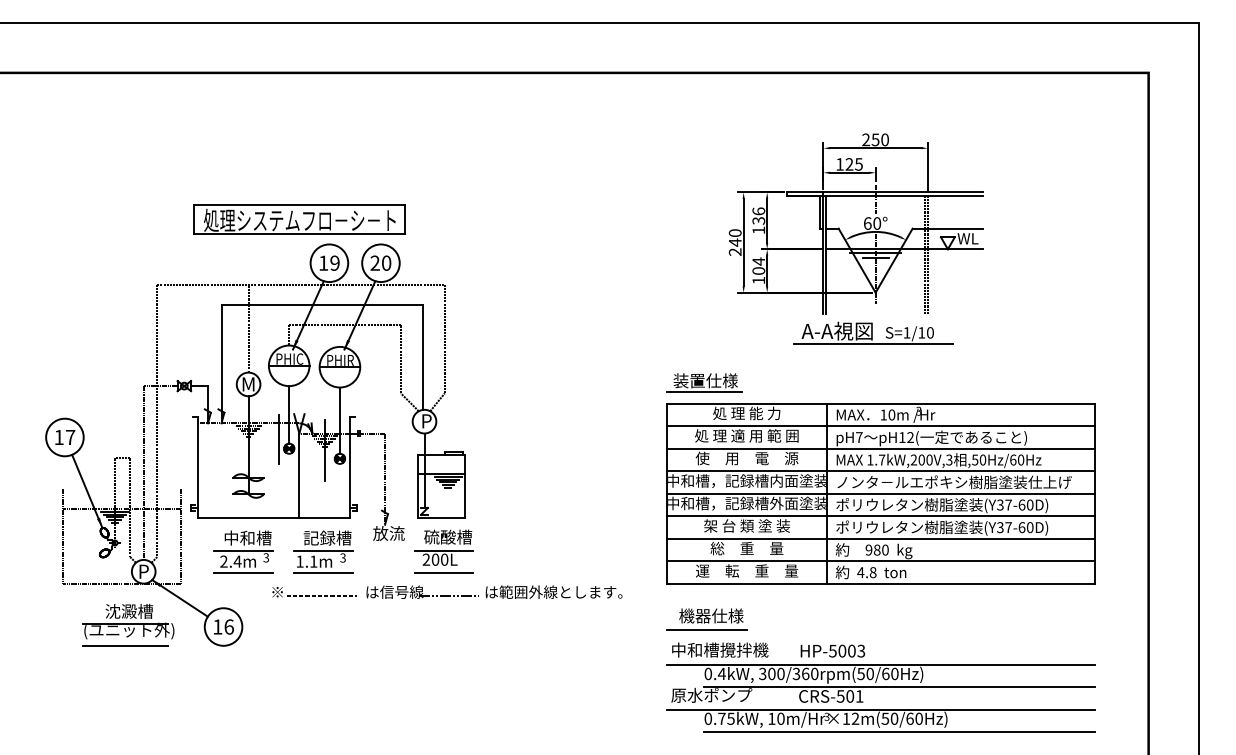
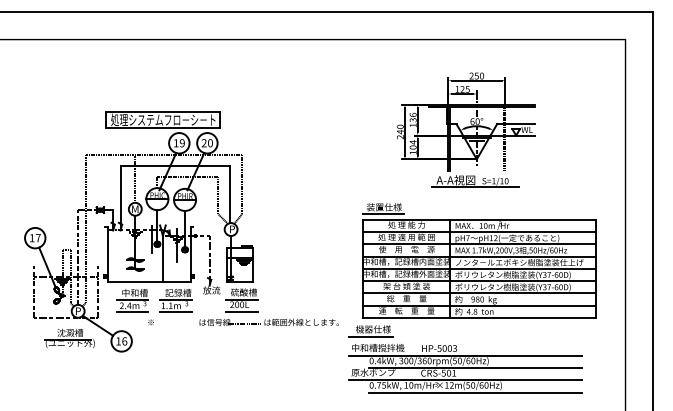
line: (320, 595) -> (174, 324), removed
line: (125, 645) -> (68, 351), removed
part: (880, 671) -> (465, 359), moved

